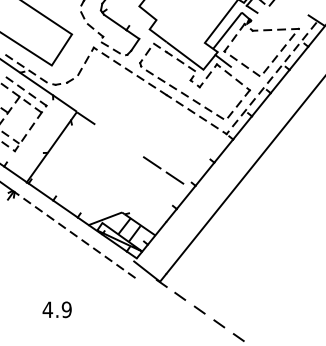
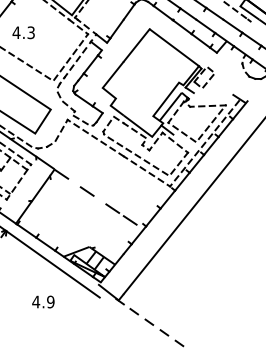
line: (118, 140) -> (86, 191), added
line: (74, 235) -> (52, 264), dashed -> solid
text: (57, 309) -> (43, 301), moved

